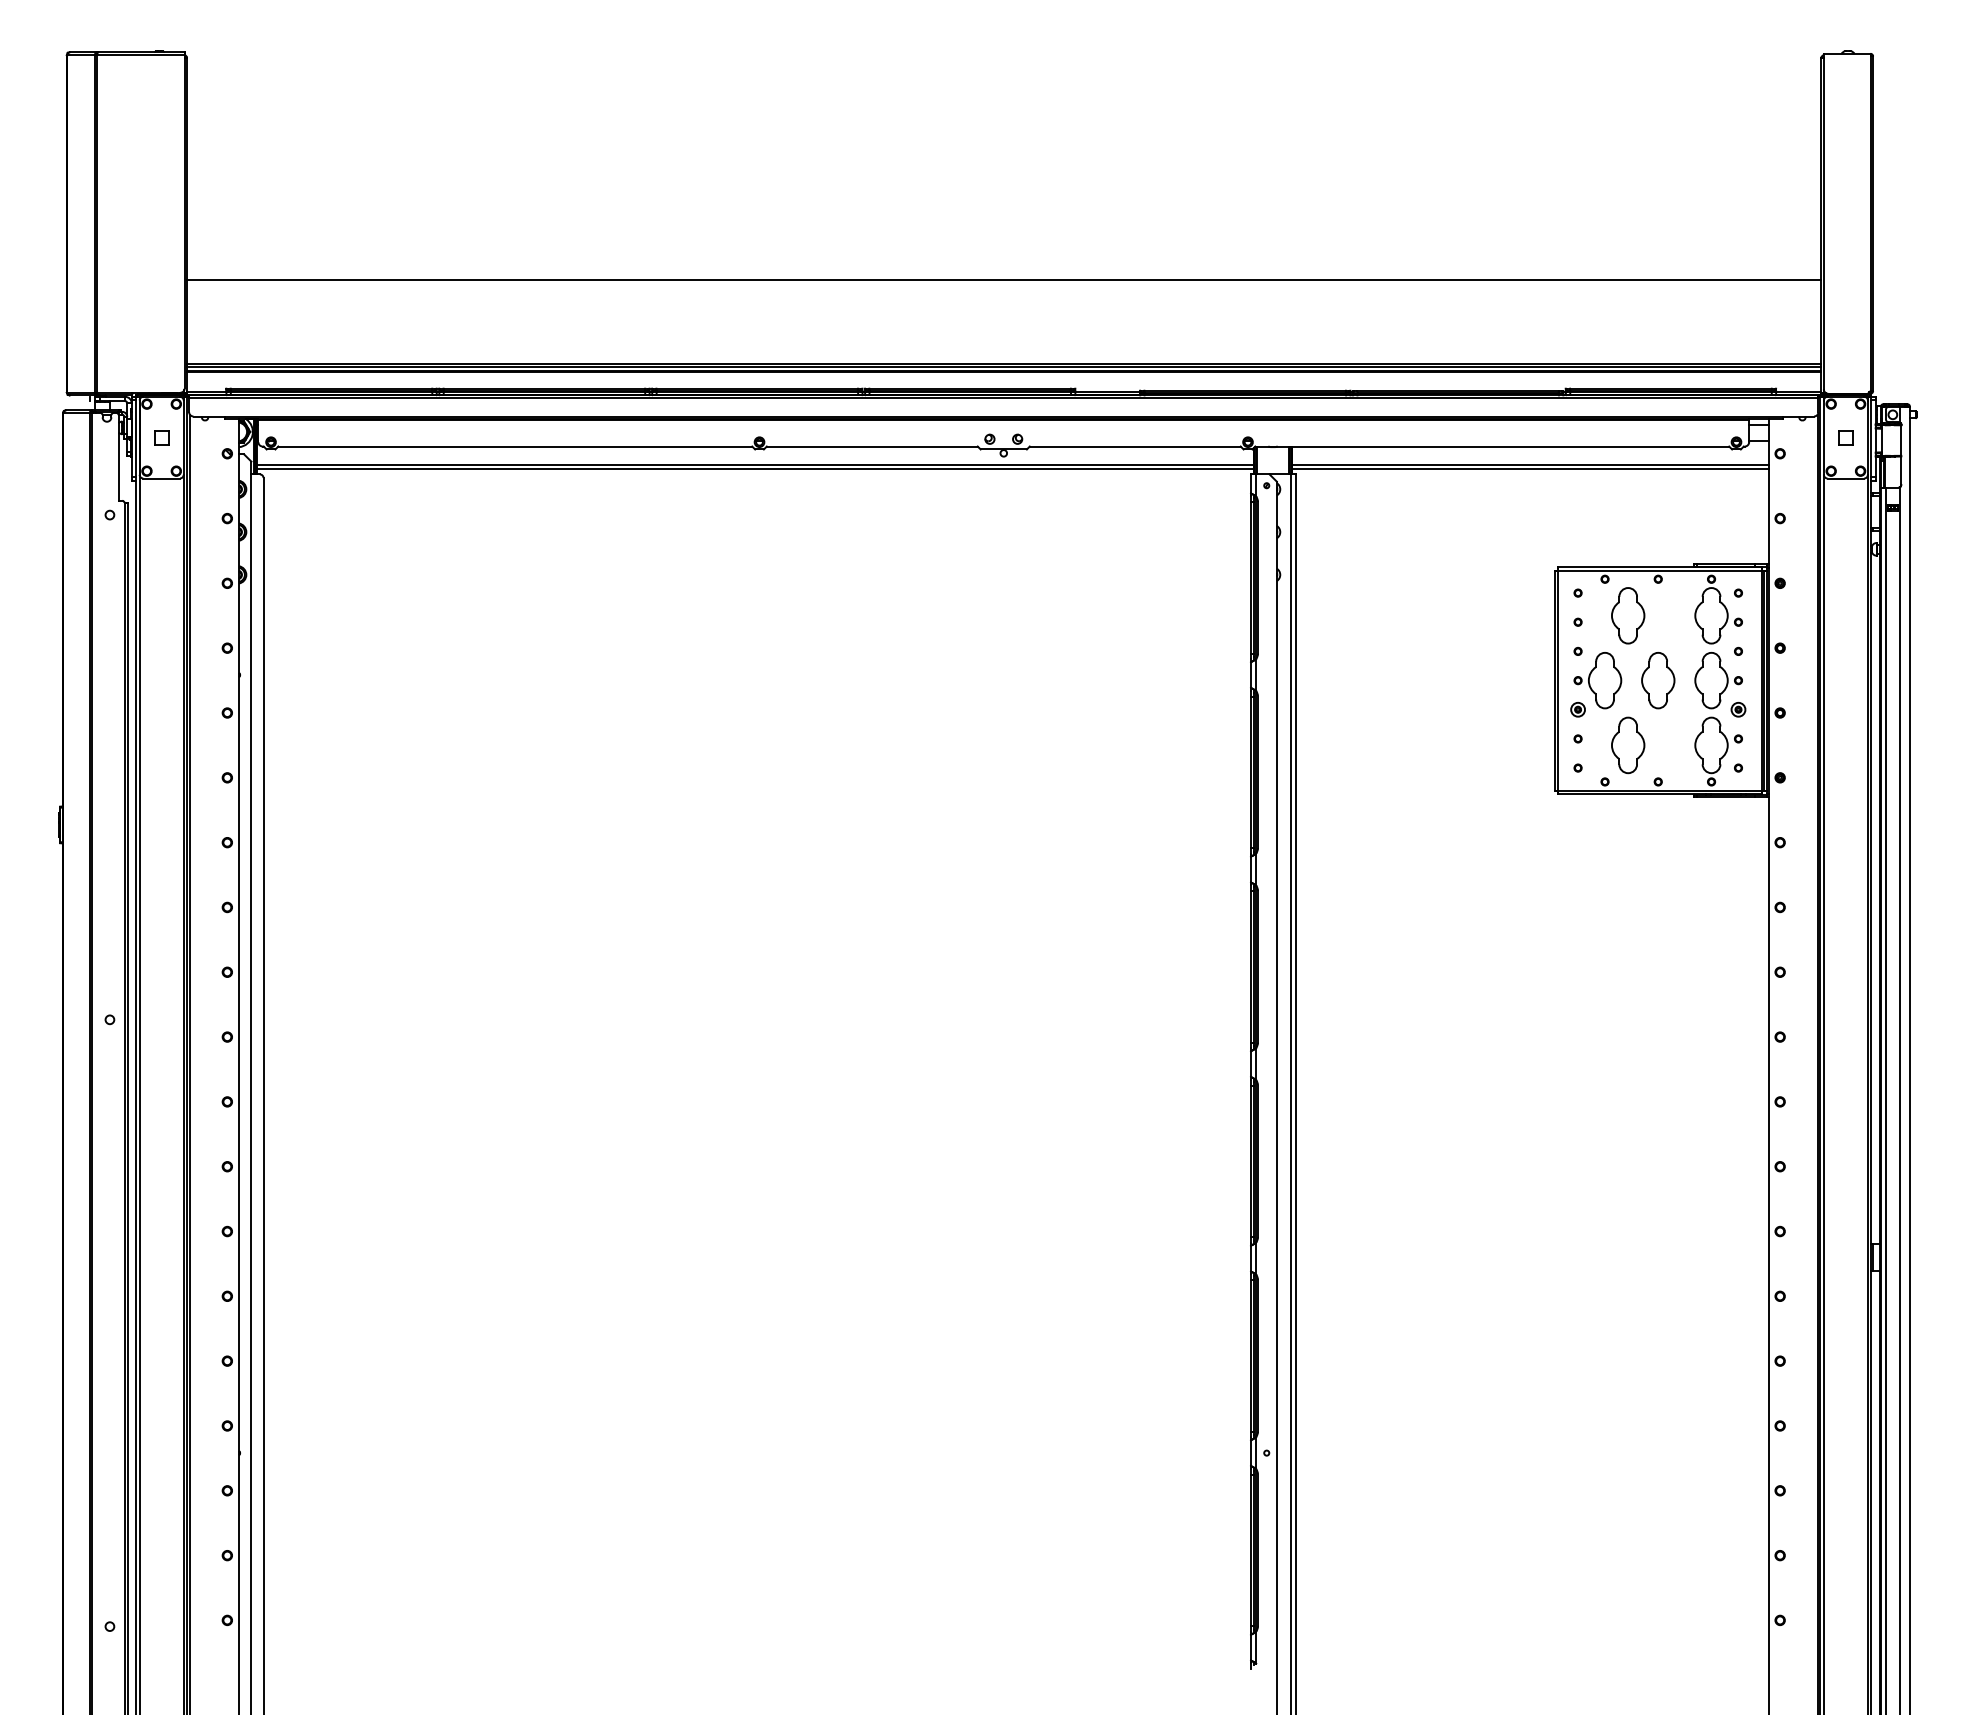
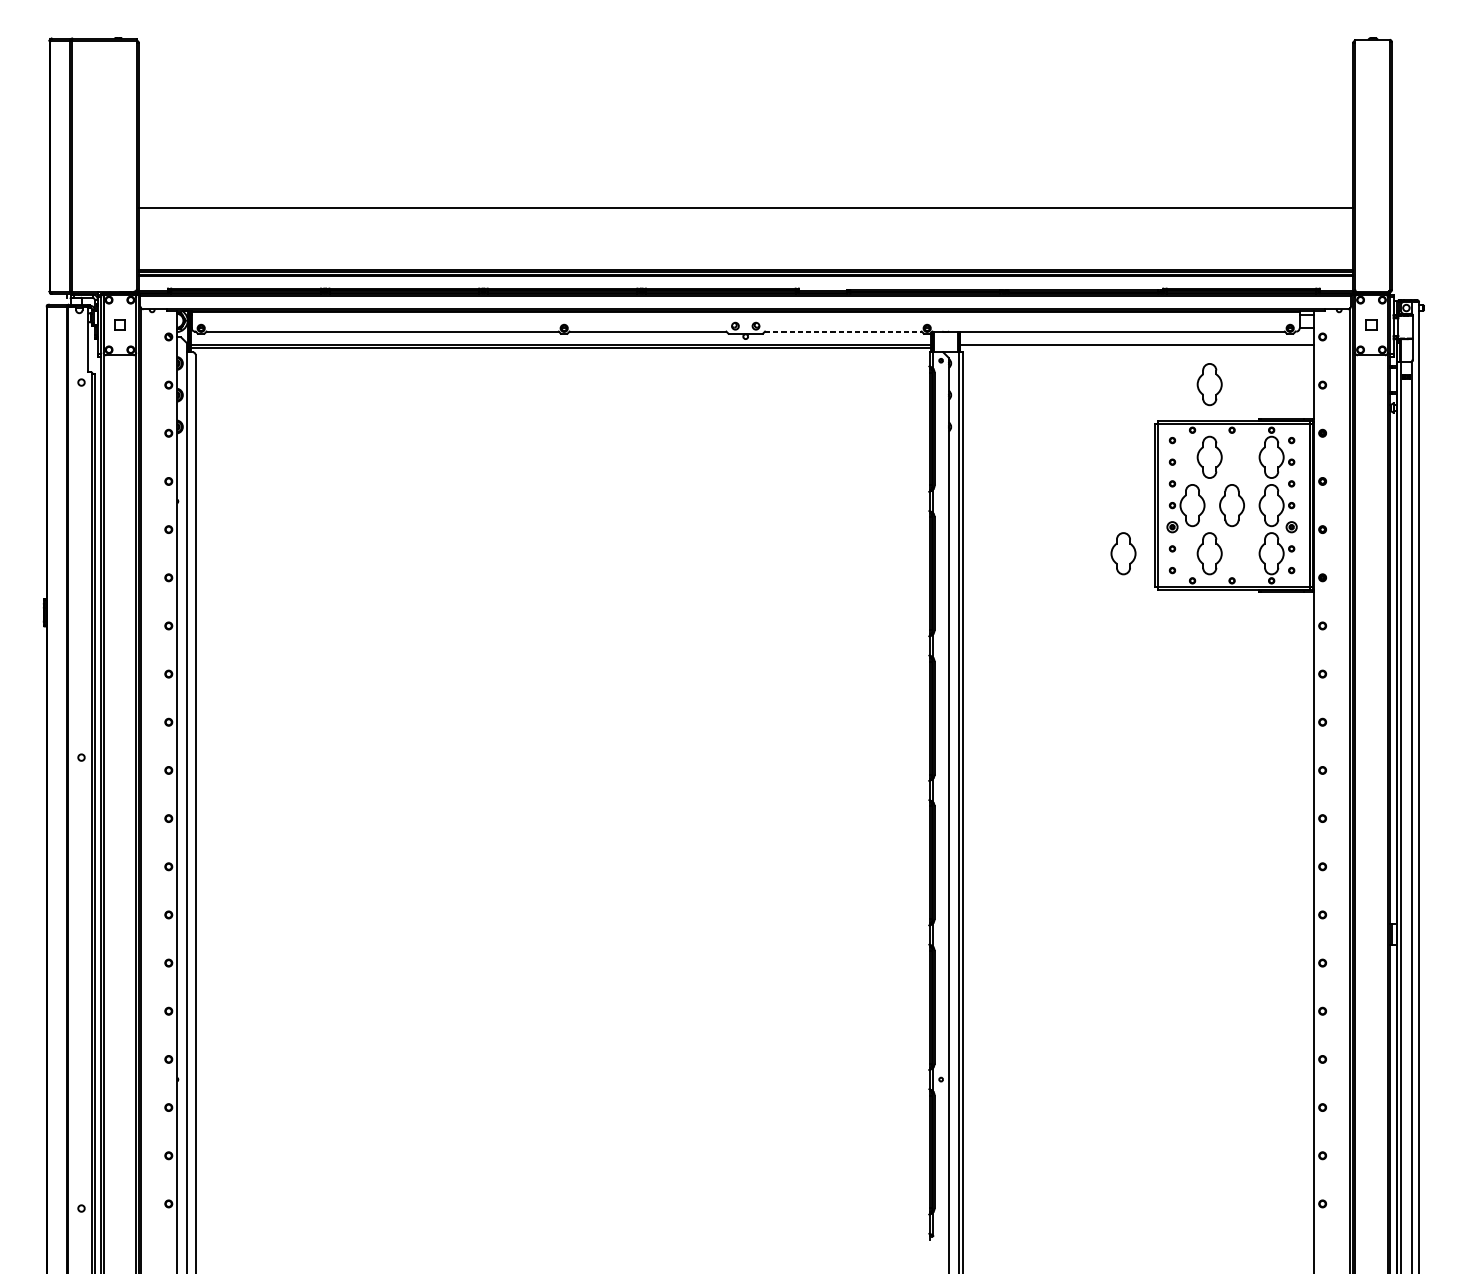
line: (1135, 446) -> (843, 331), solid -> dashed
line: (1530, 469) -> (1137, 348), removed
part: (1628, 517) -> (1209, 384), added
part: (1512, 745) -> (1123, 553), added

